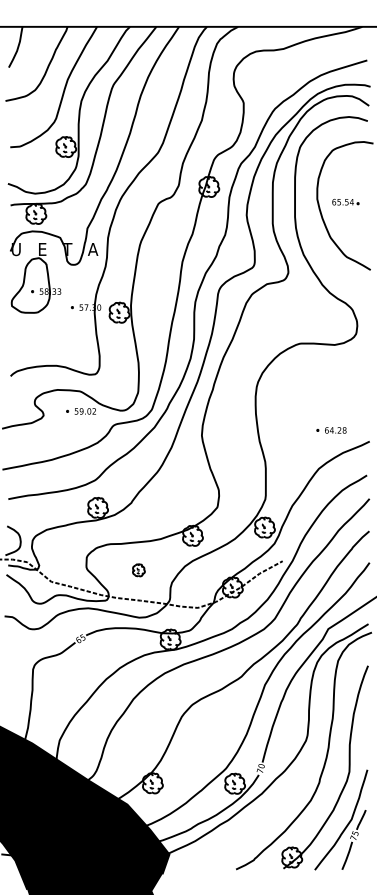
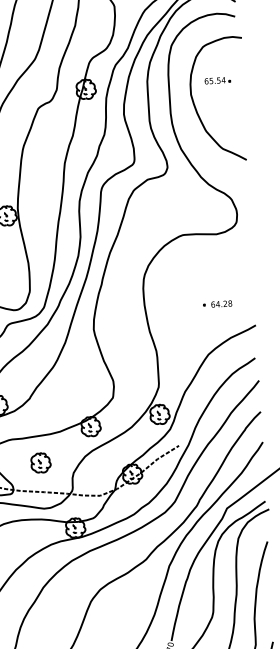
part: (345, 202) -> (217, 80), moved
part: (331, 430) -> (217, 304), moved
part: (138, 570) -> (40, 463), size x1.67

